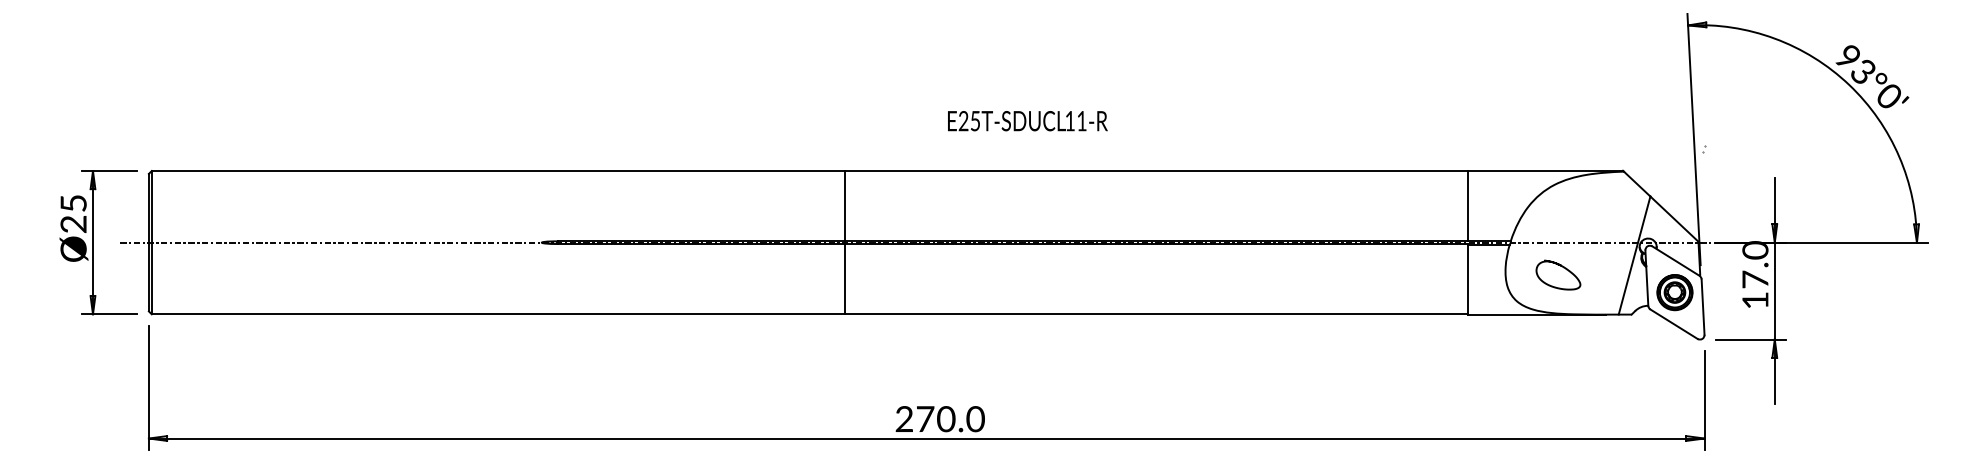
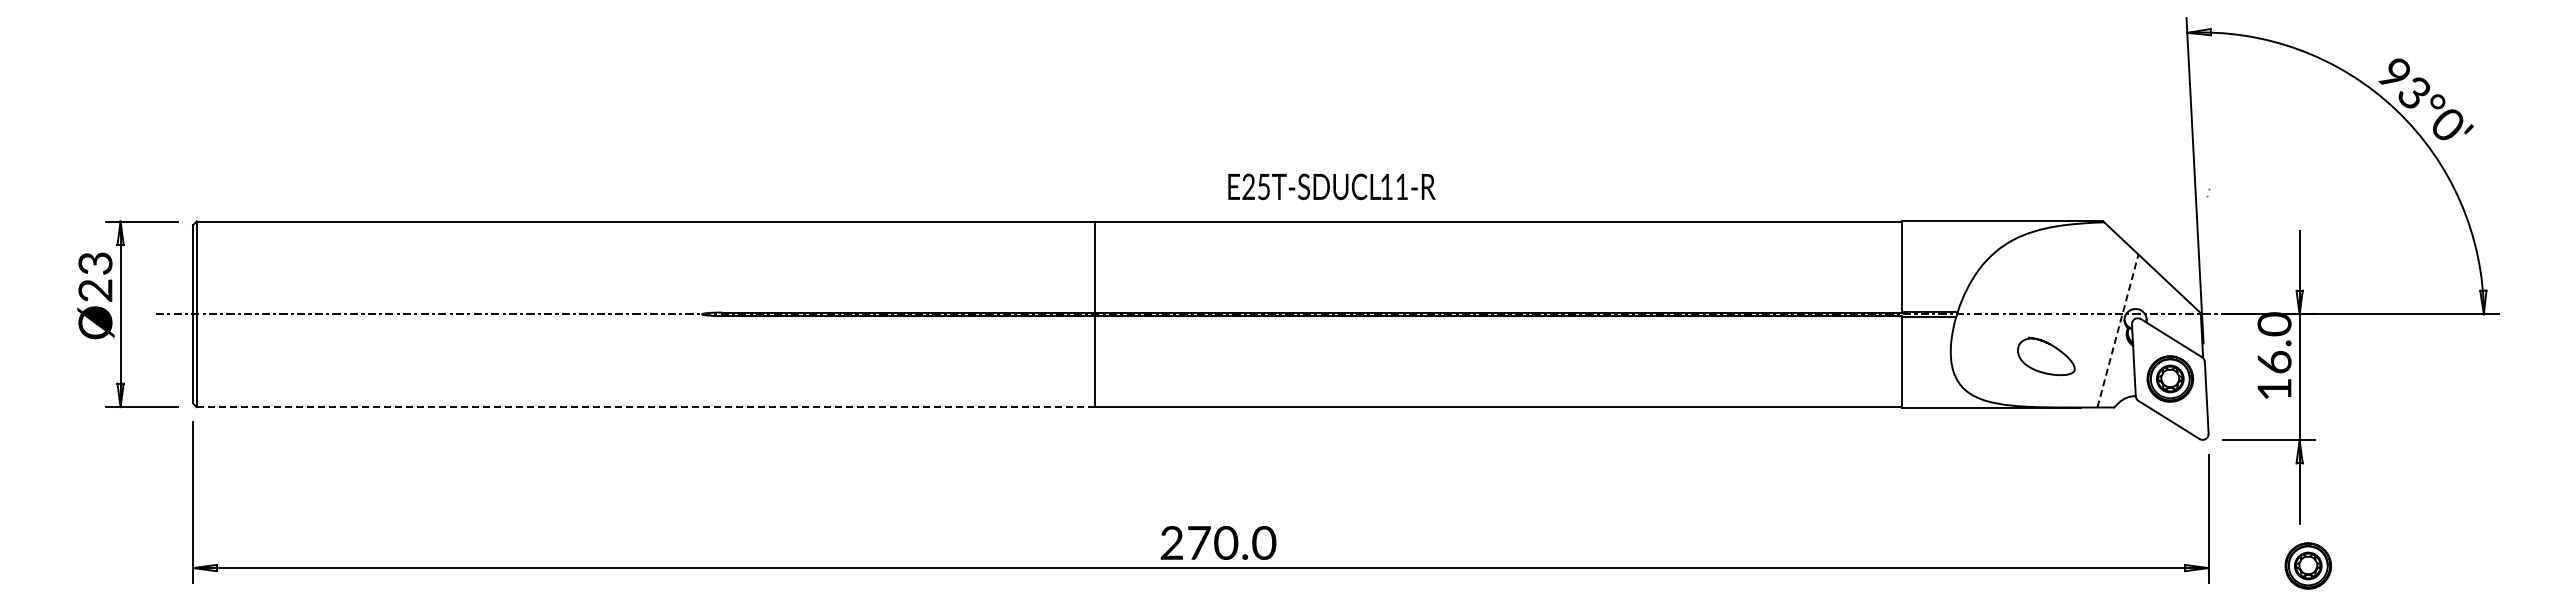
text: (1027, 120) -> (1331, 186), moved
text: (73, 203) -> (95, 263), Ø25 -> Ø23
line: (1634, 255) -> (2118, 330), solid -> dashed
curve: (1562, 267) -> (2051, 346), moved
text: (1755, 279) -> (2274, 361), 17.0 -> 16.0
line: (498, 314) -> (646, 407), solid -> dashed
part: (1780, 436) -> (2307, 565), added

